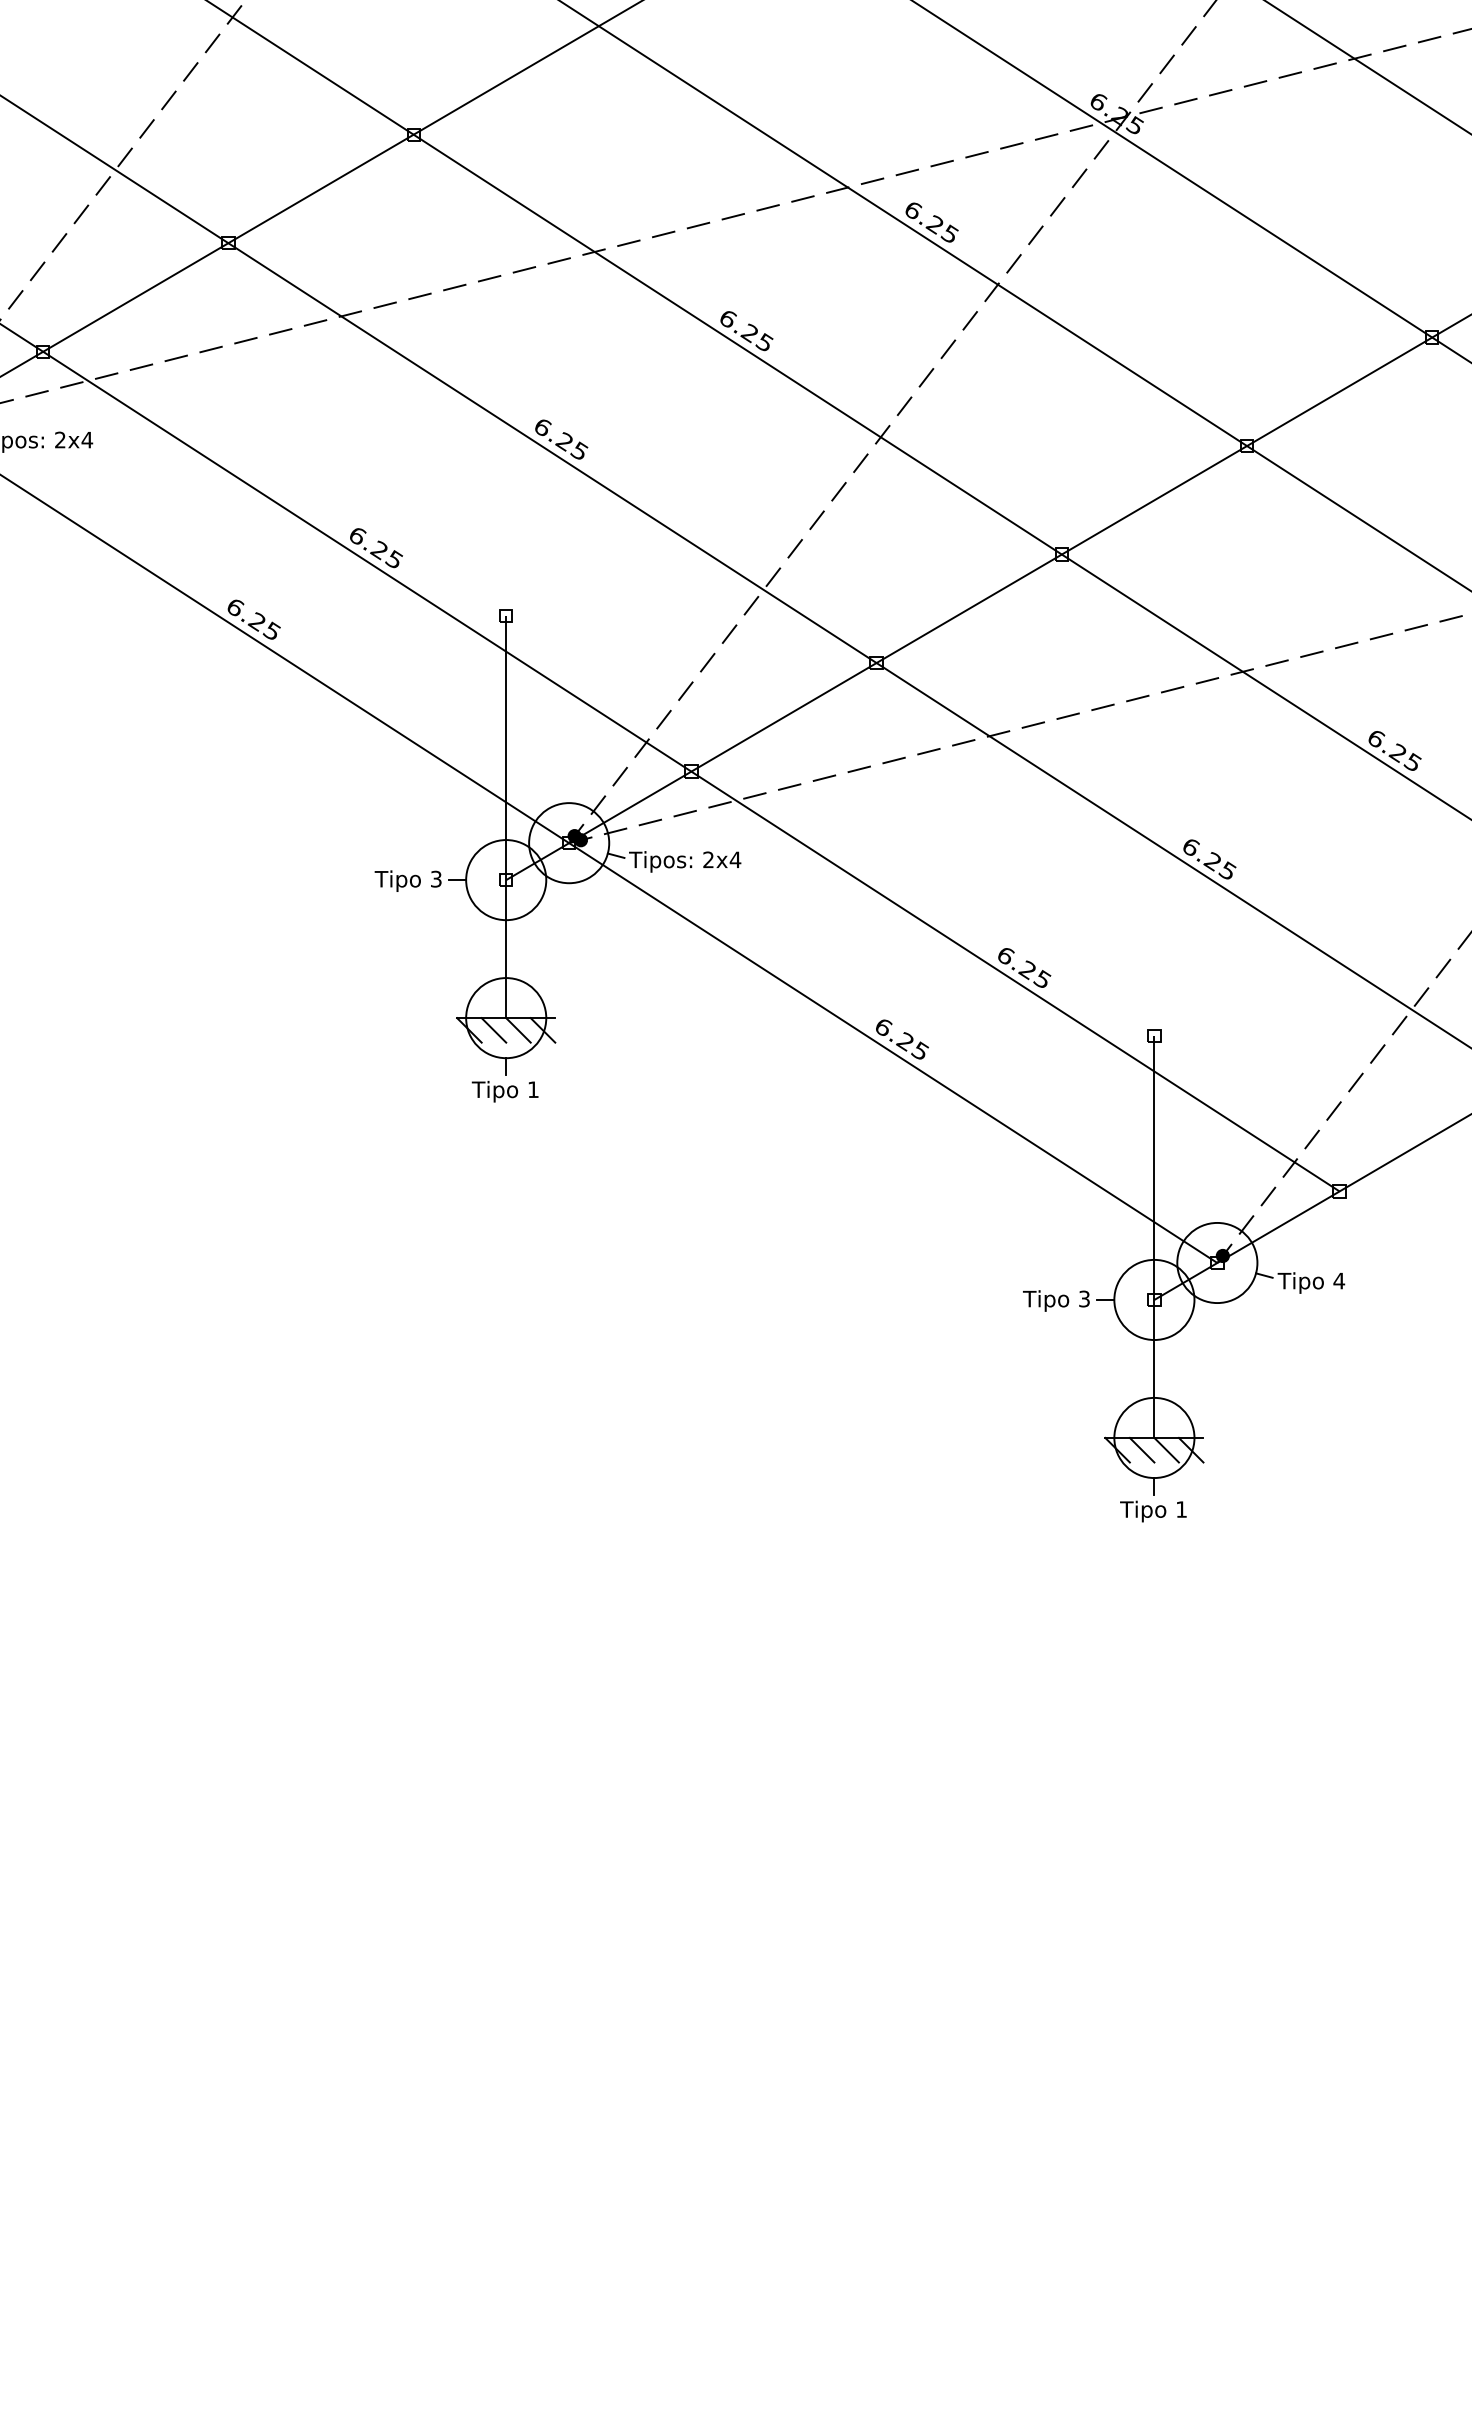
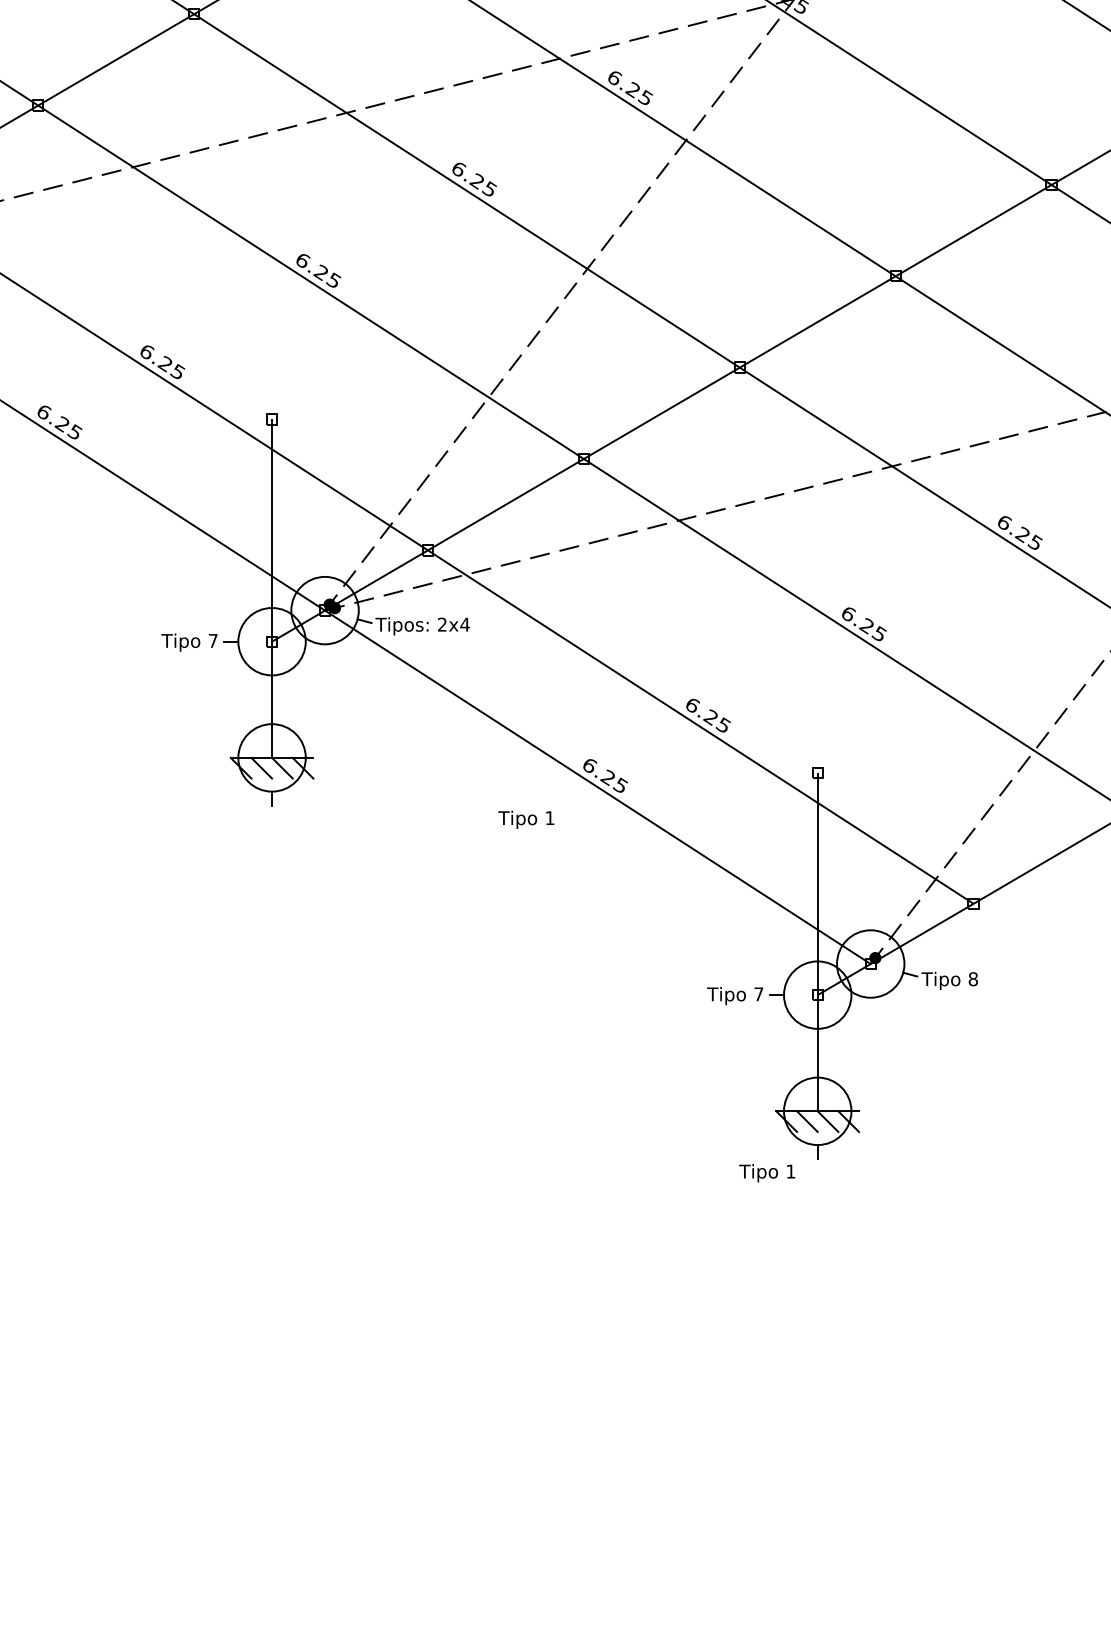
text: (436, 878) -> (213, 640), 3 -> 7
text: (504, 1091) -> (525, 819), moved
text: (1339, 1280) -> (973, 978), 4 -> 8
text: (1084, 1298) -> (758, 993), 3 -> 7
text: (1153, 1511) -> (767, 1173), moved

